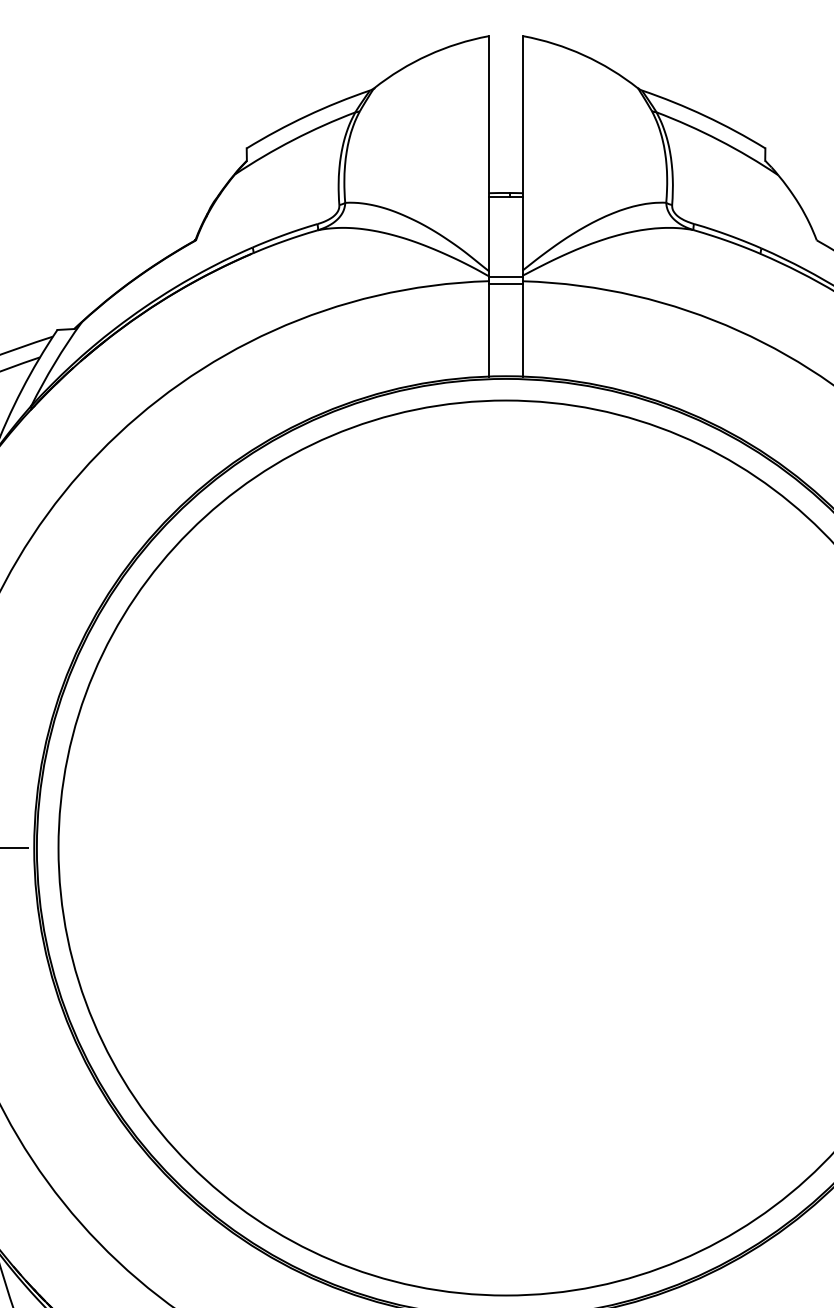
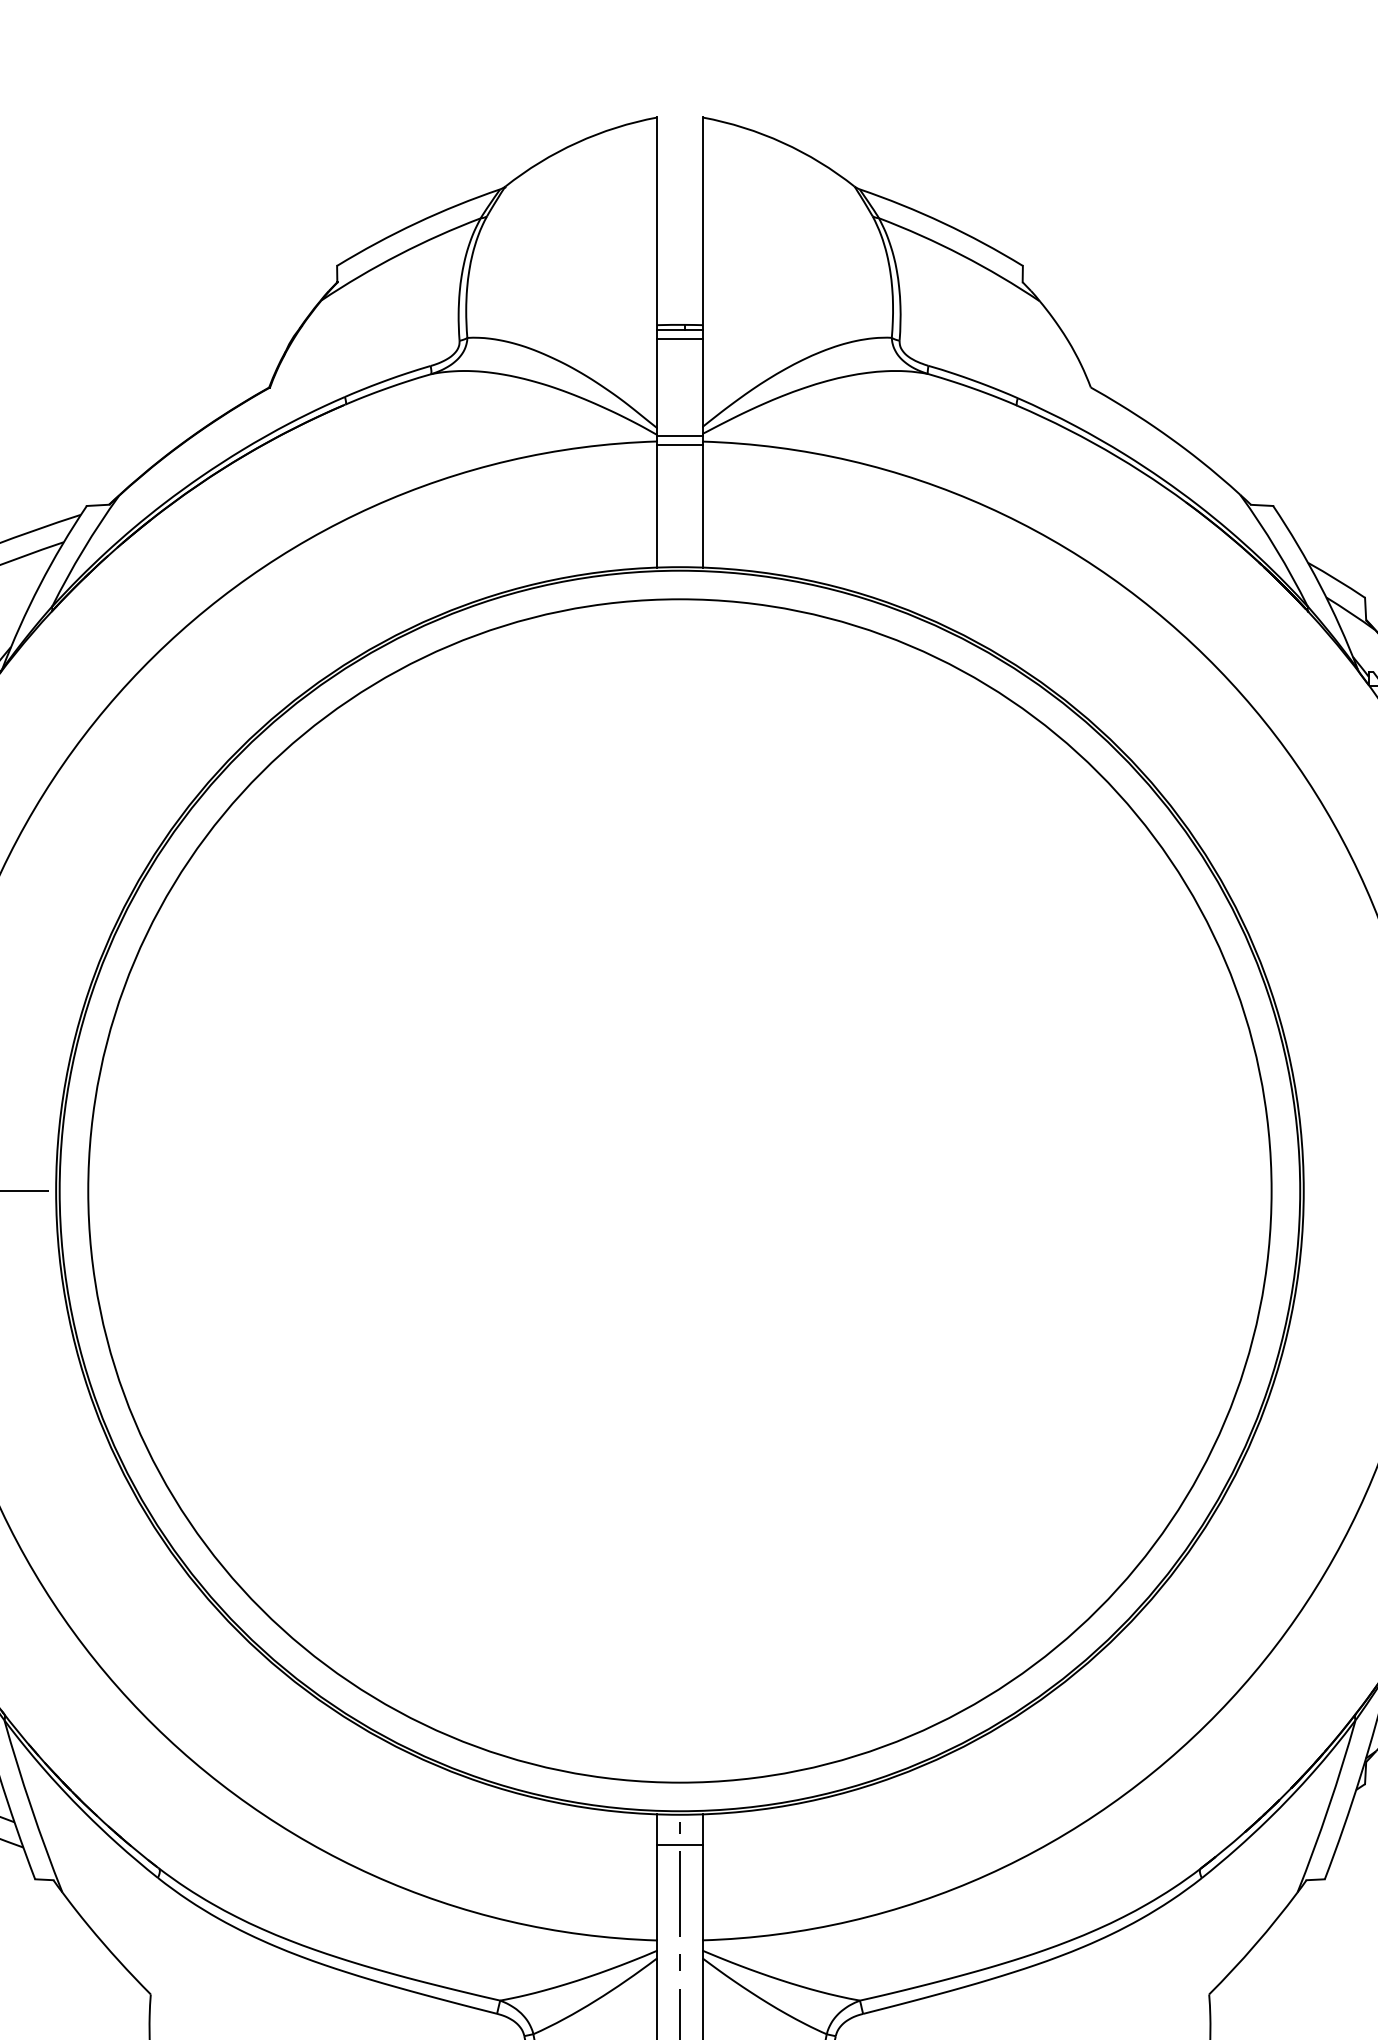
line: (505, 204) -> (679, 339), added

